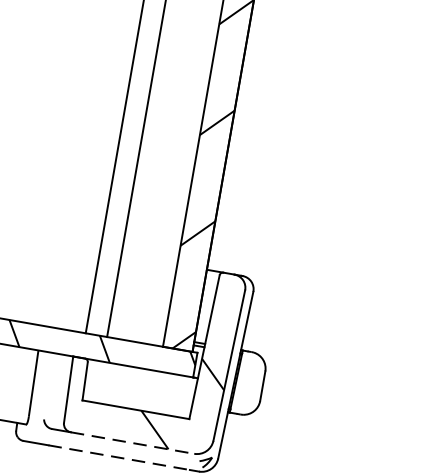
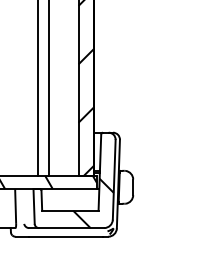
line: (132, 443) -> (71, 228), dashed -> solid
line: (120, 457) -> (66, 236), dashed -> solid

